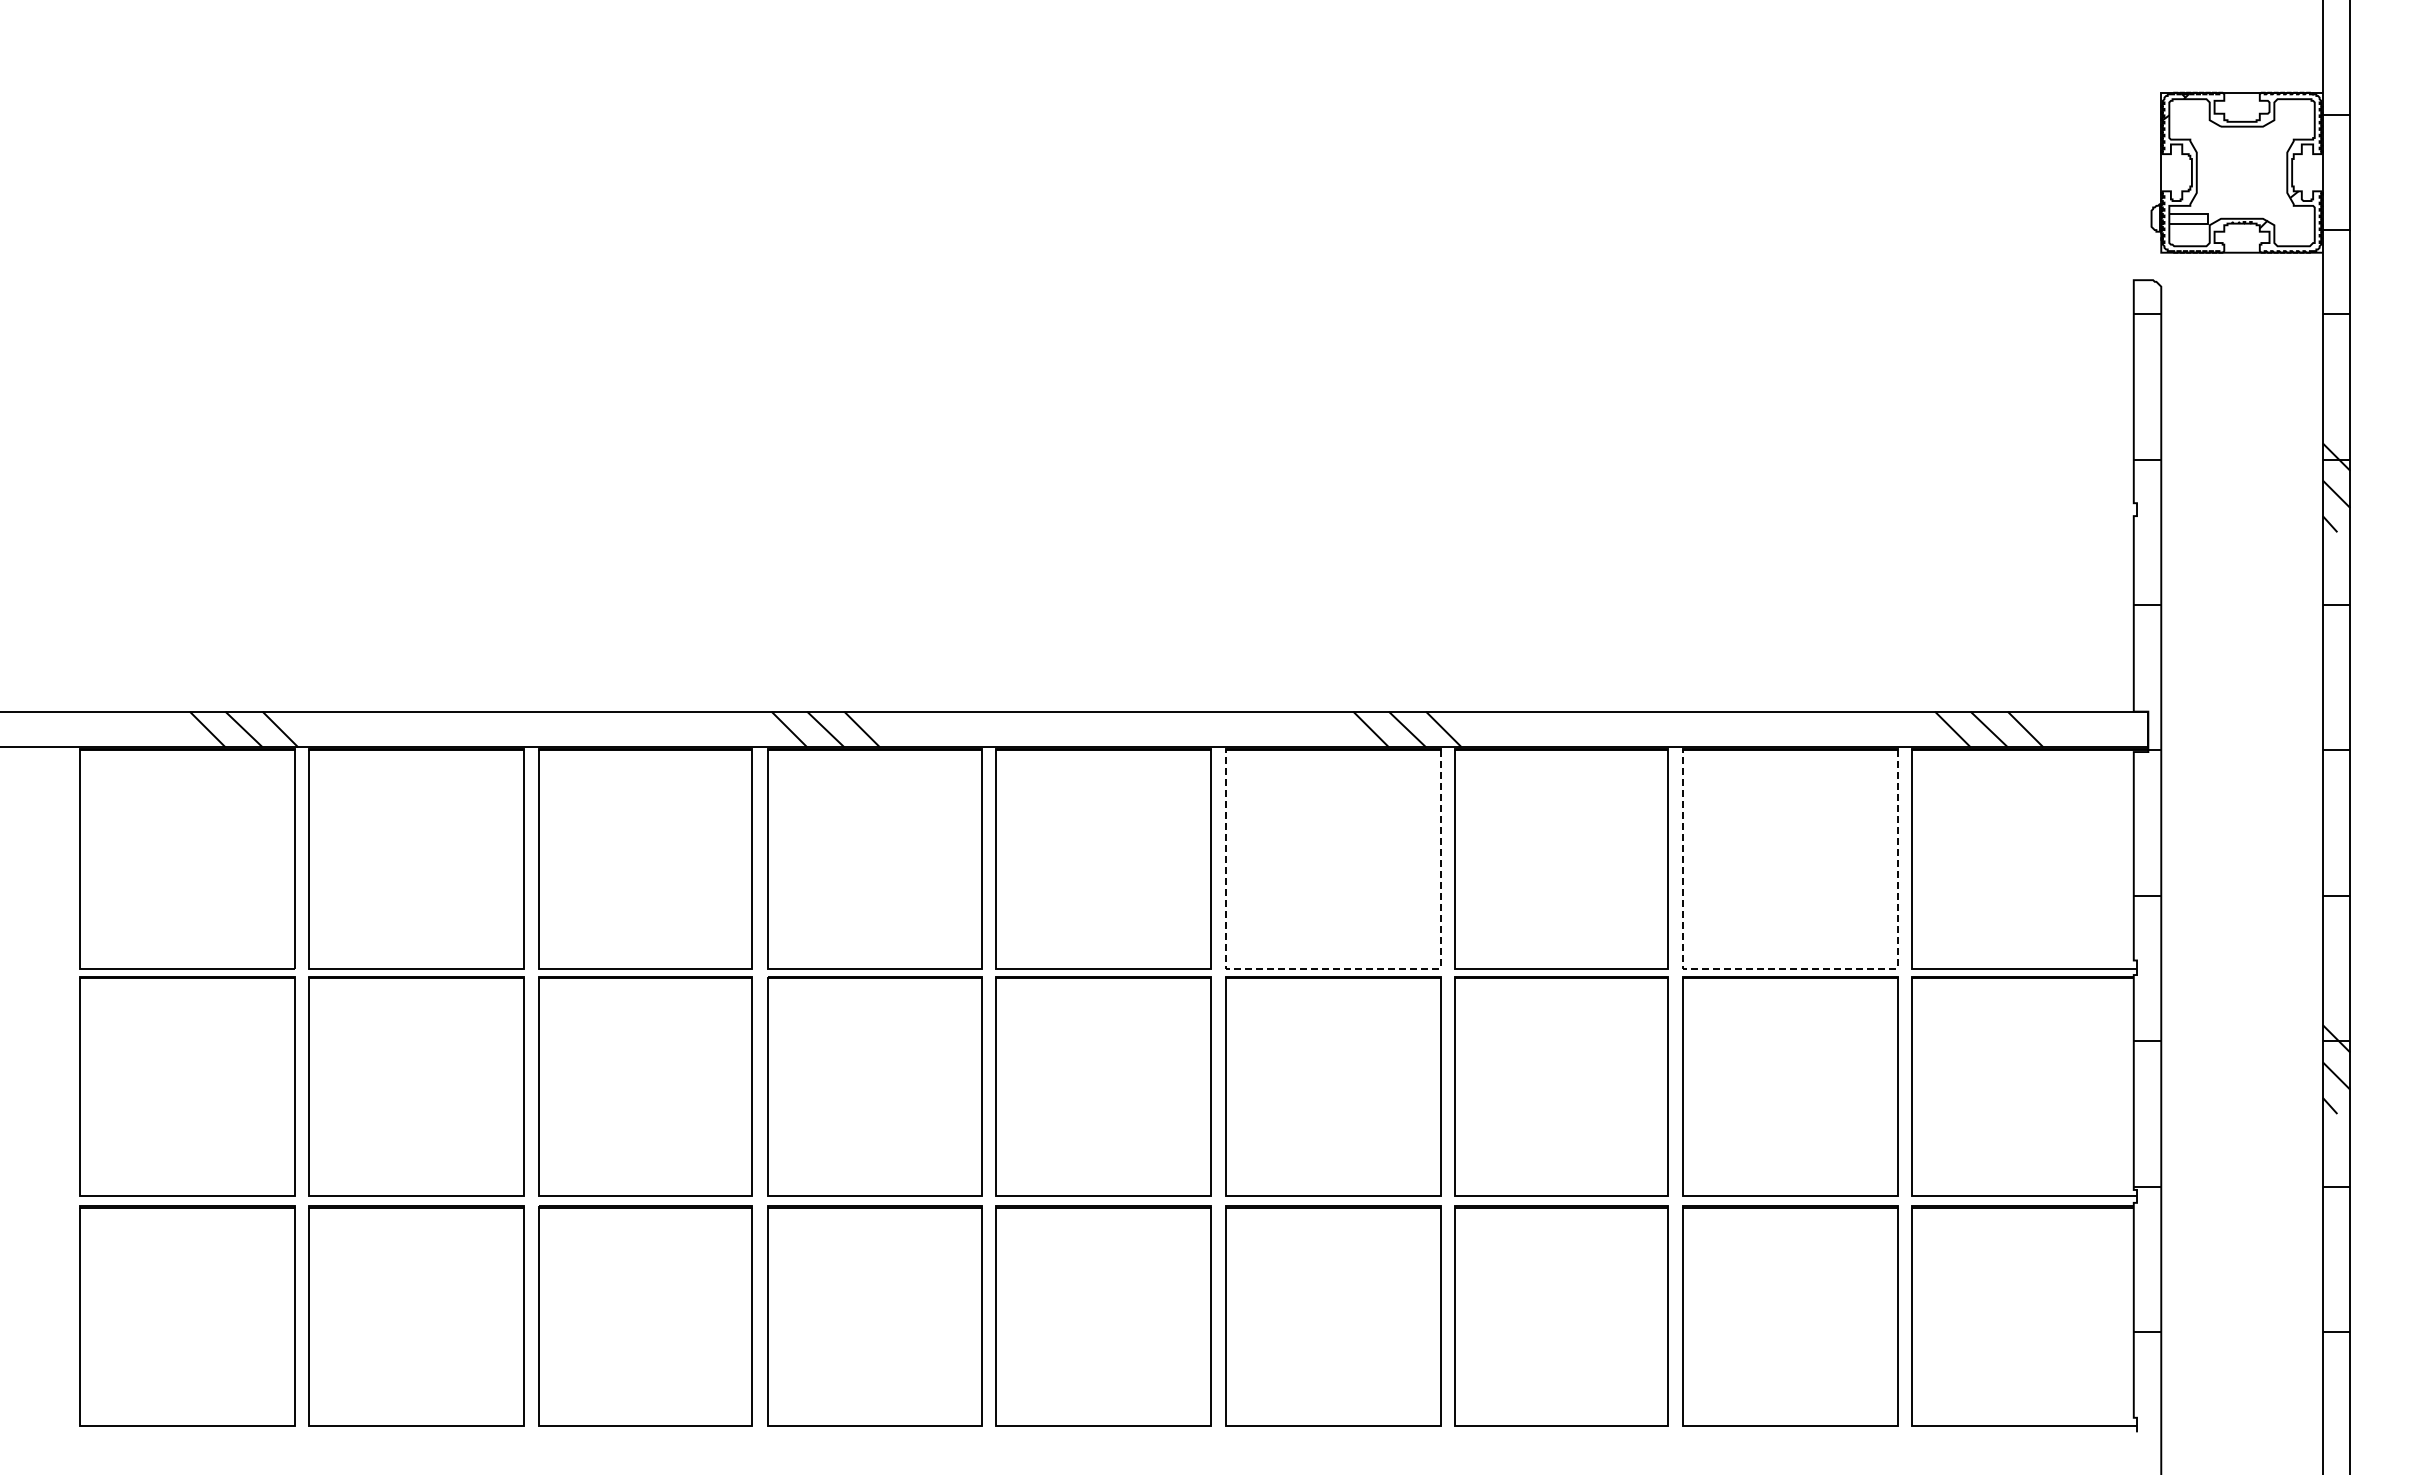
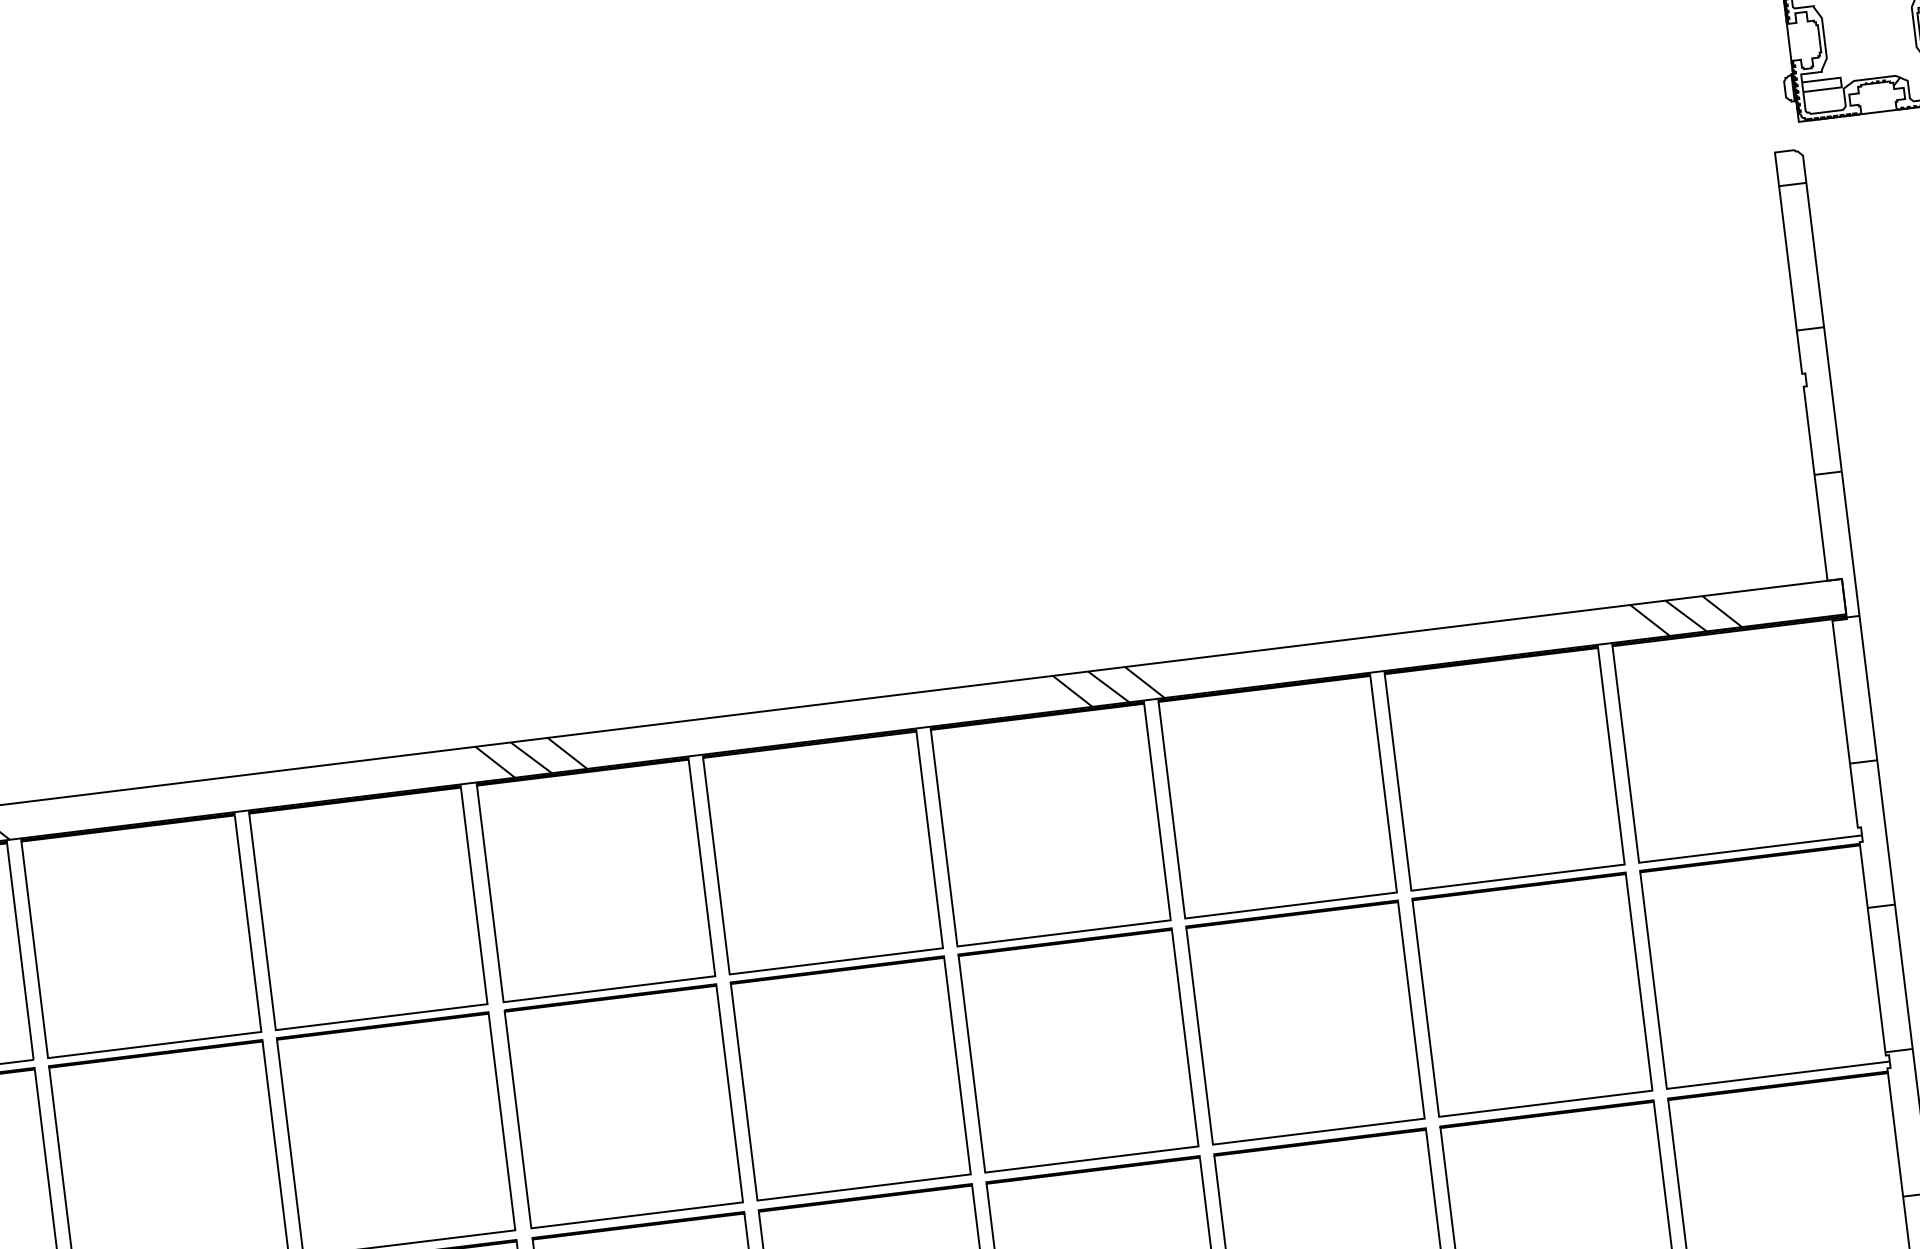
line: (1332, 968) -> (1063, 933), dashed -> solid
line: (1789, 968) -> (1517, 877), dashed -> solid

